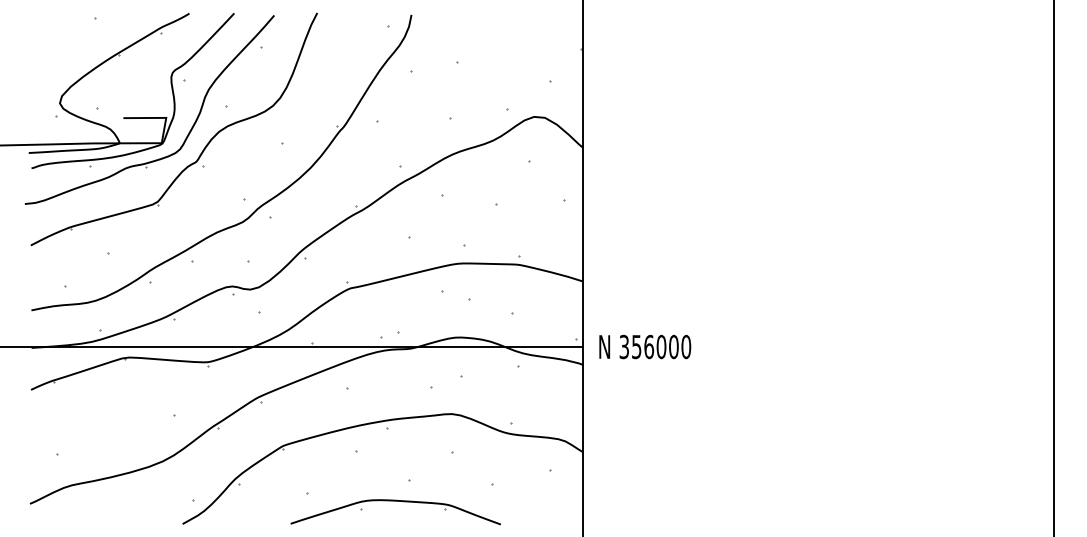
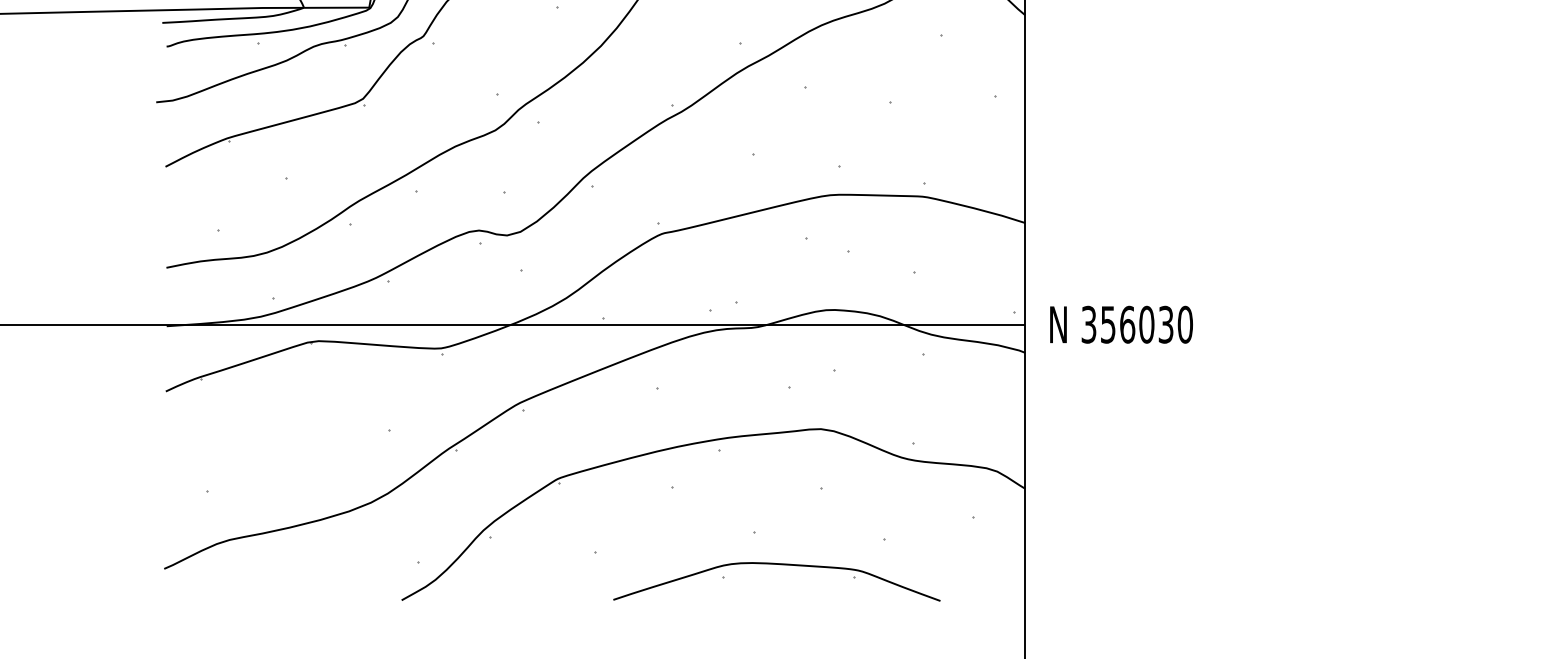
text: (673, 347) -> (1165, 325), 356000 -> 356030
part: (395, 501) -> (776, 565), moved

